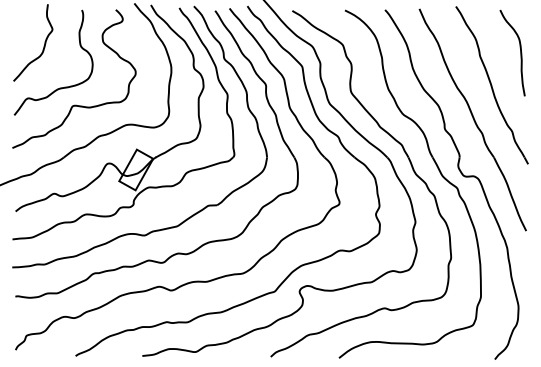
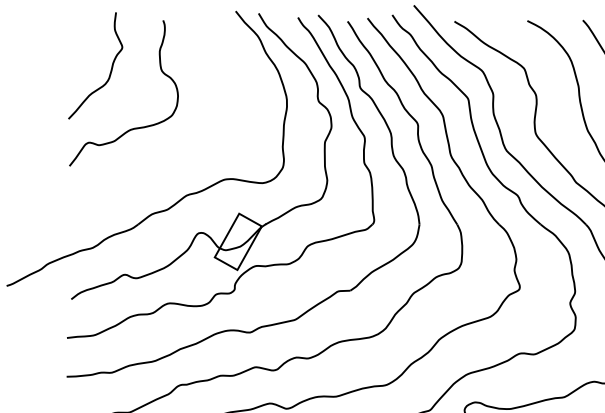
curve: (74, 104) -> (152, 151), removed

